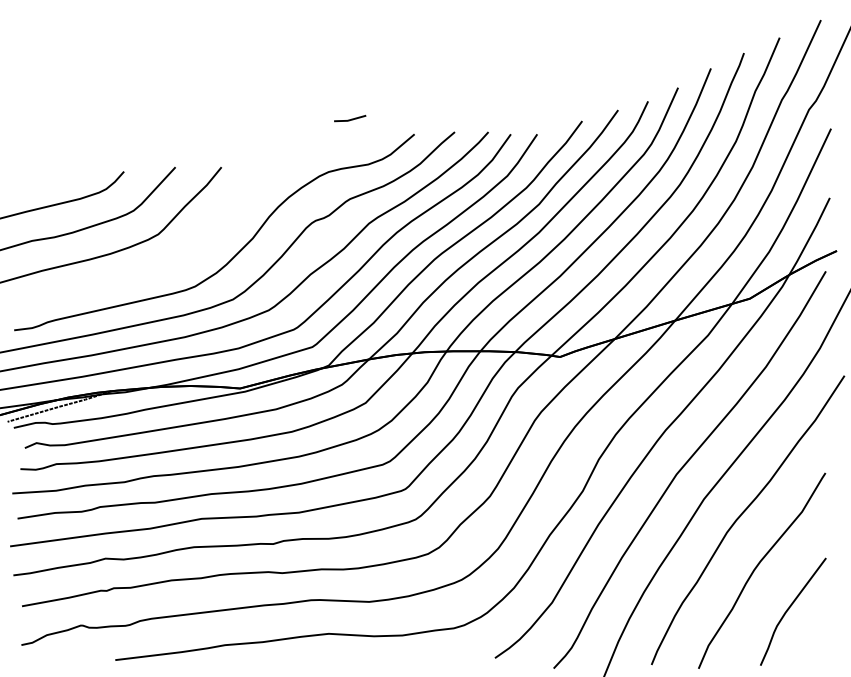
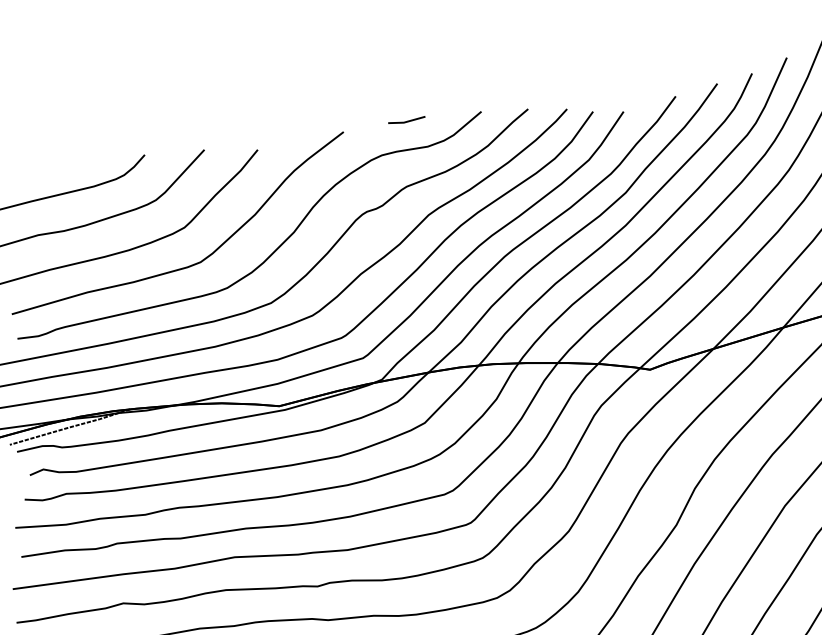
line: (351, 118) -> (408, 119), moved
curve: (165, 265) -> (192, 263), added

